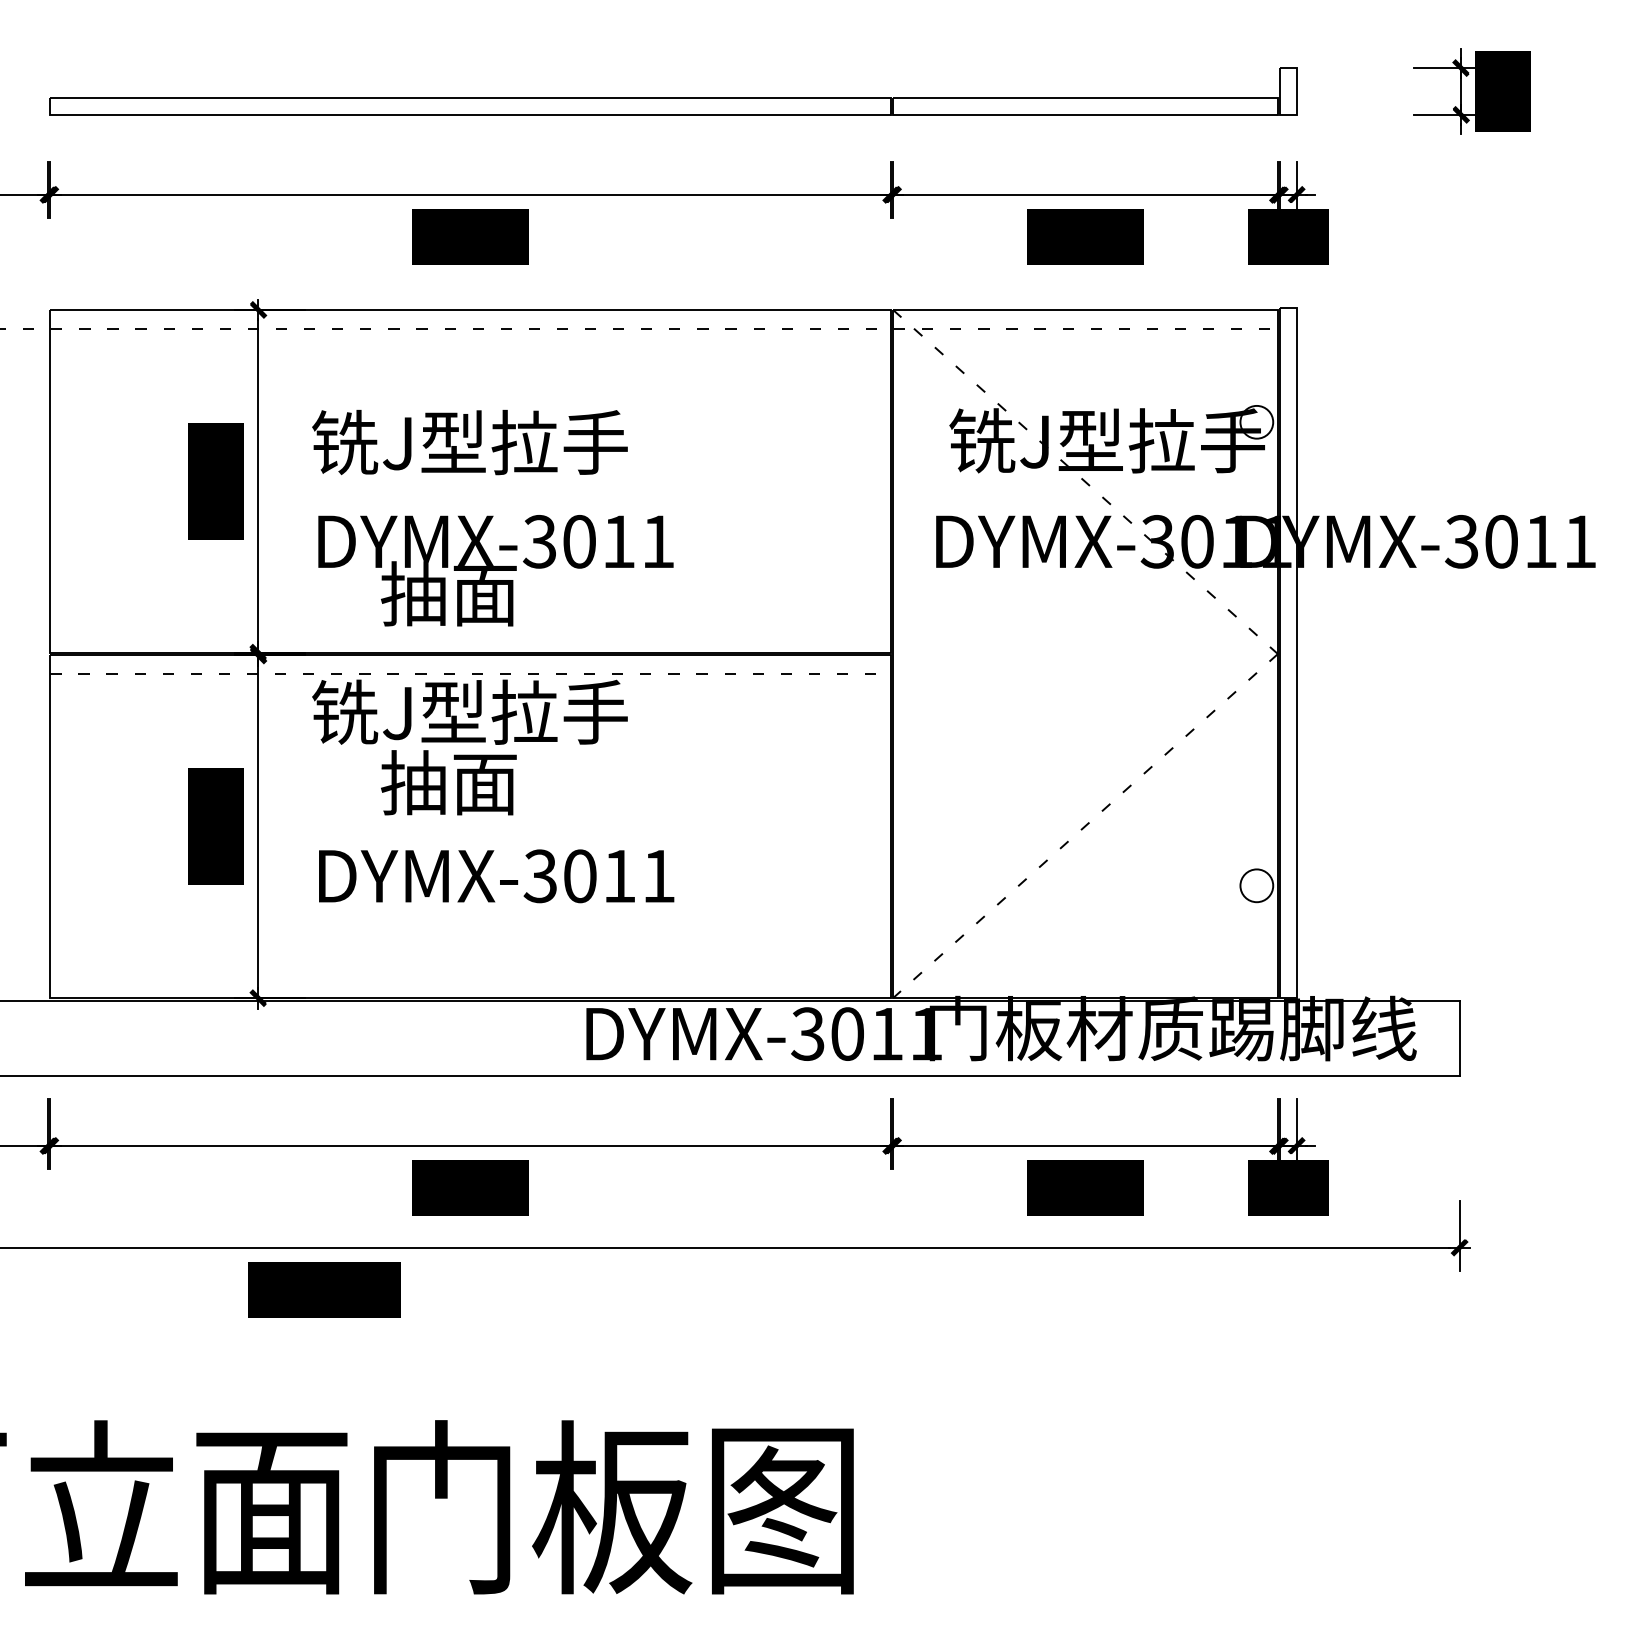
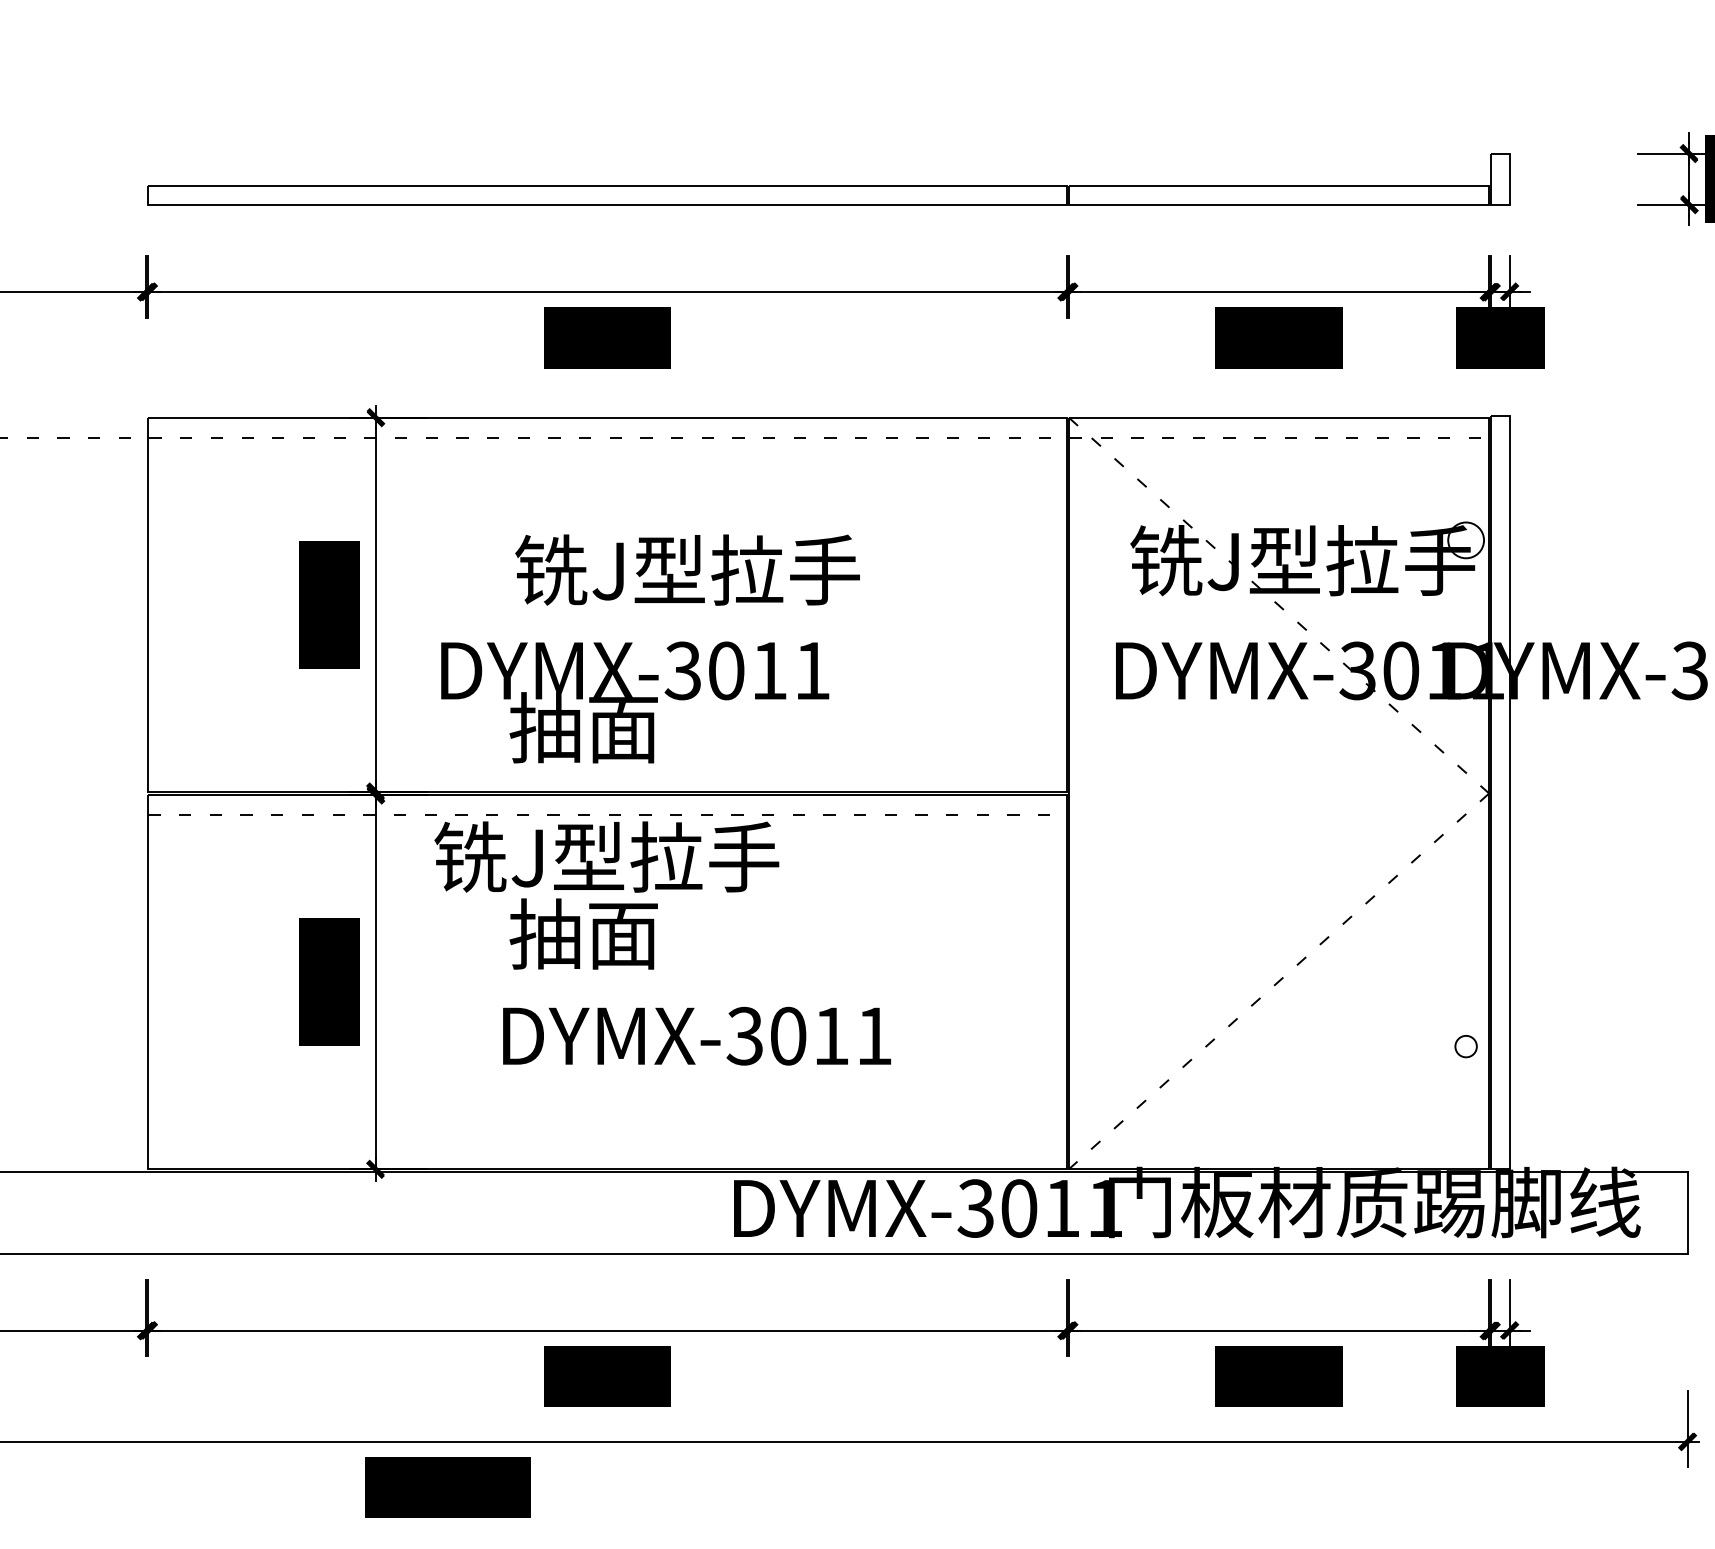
text: (469, 442) -> (687, 570), moved
text: (496, 876) -> (696, 1036), moved
circle: (1256, 885) -> (1465, 1046), size x0.6

